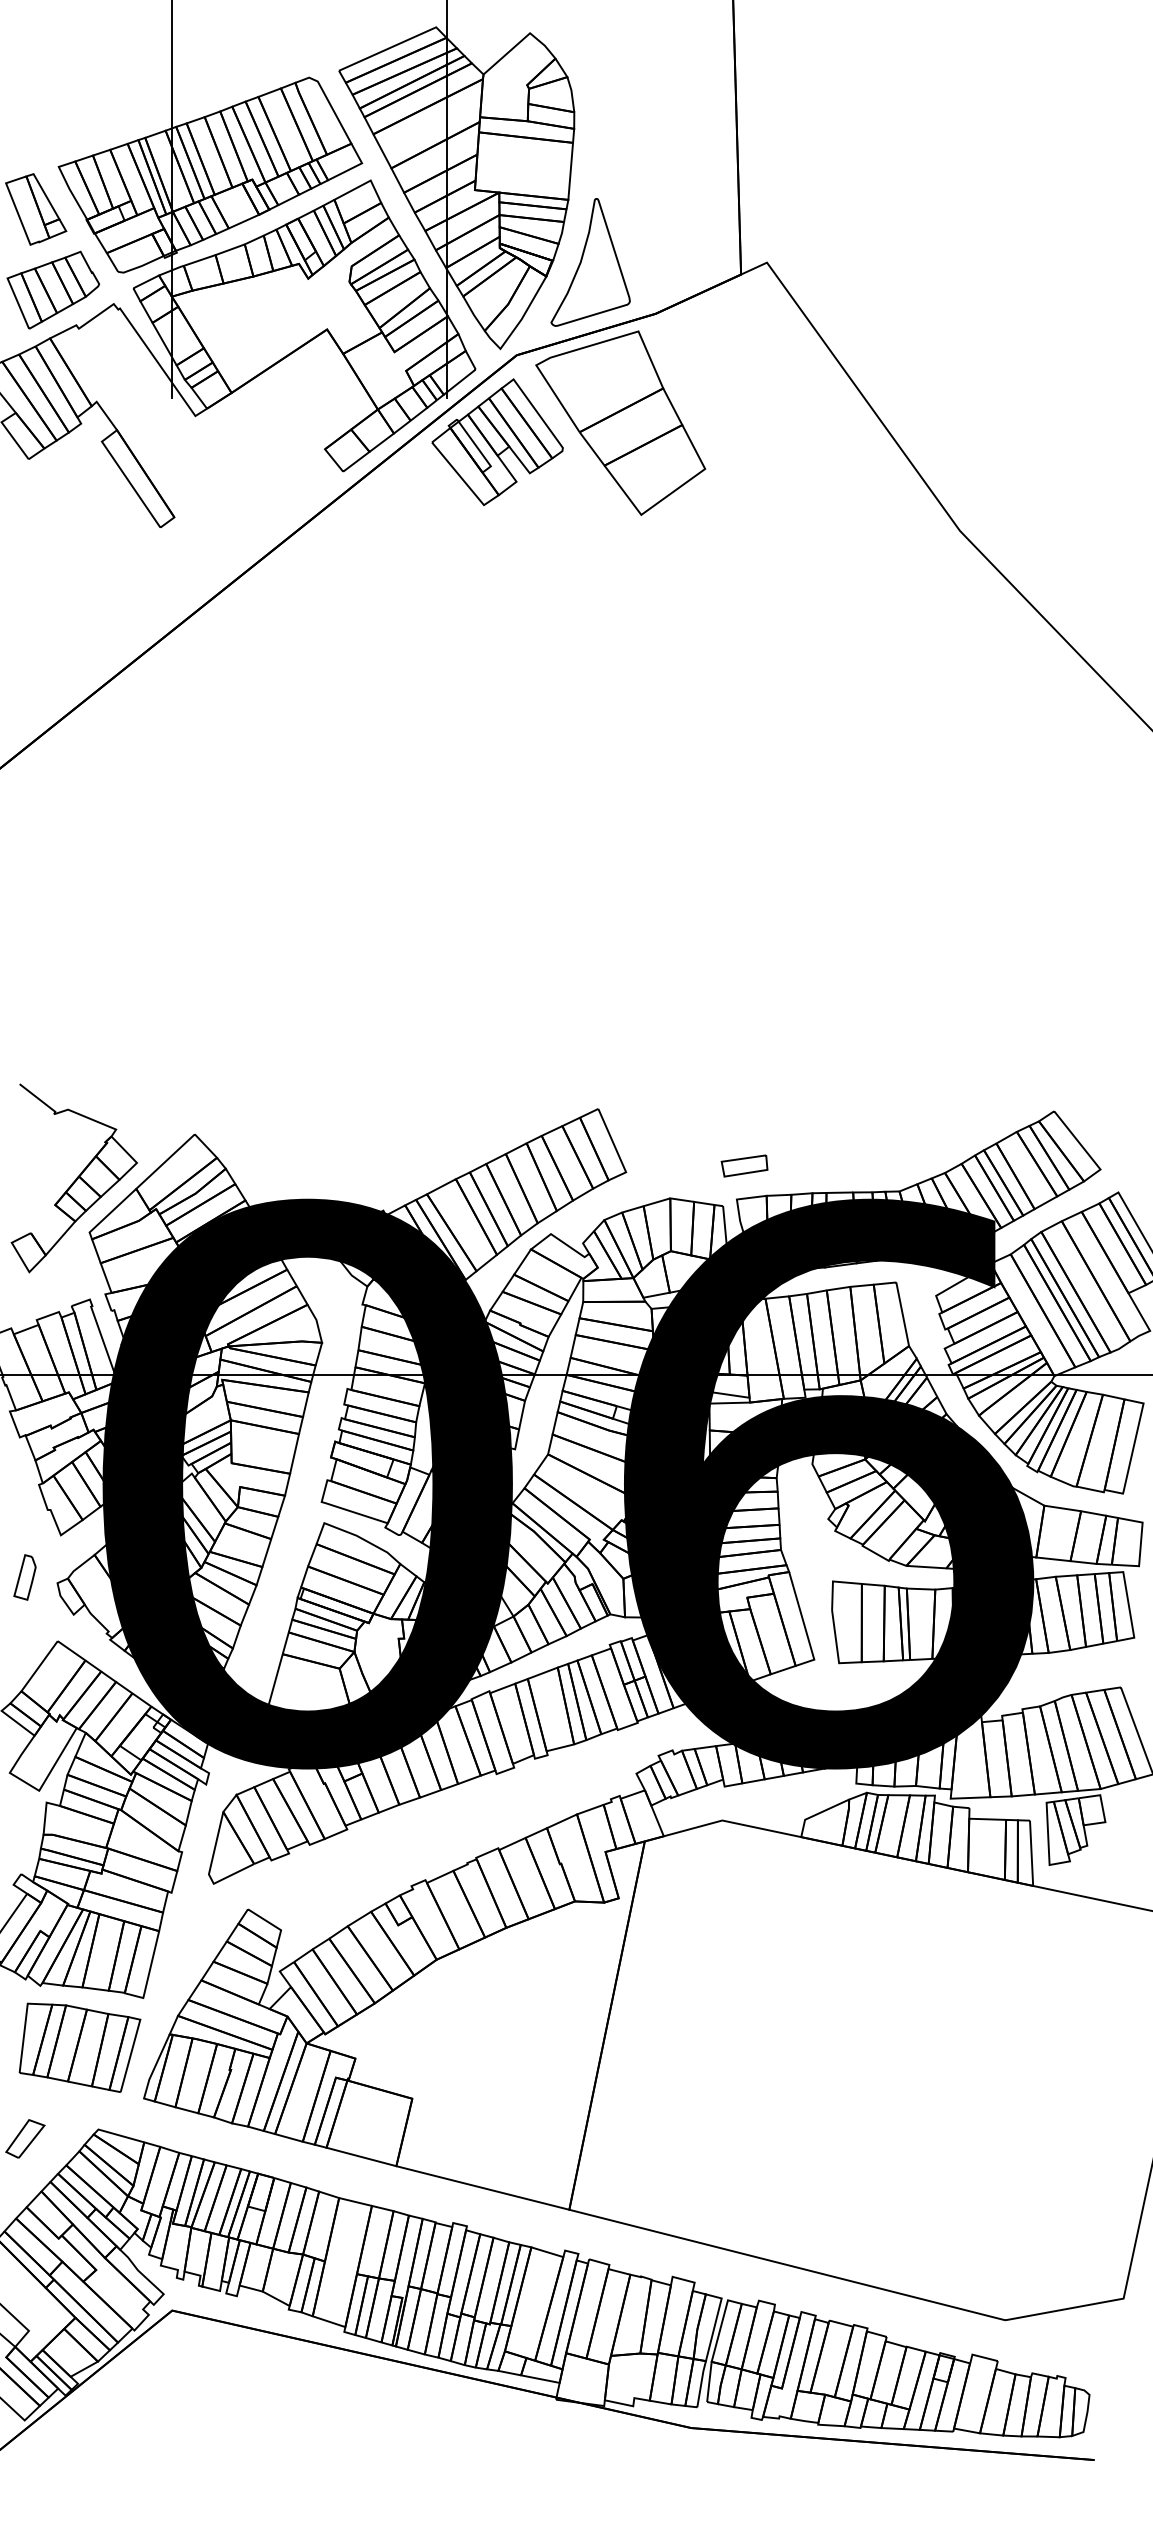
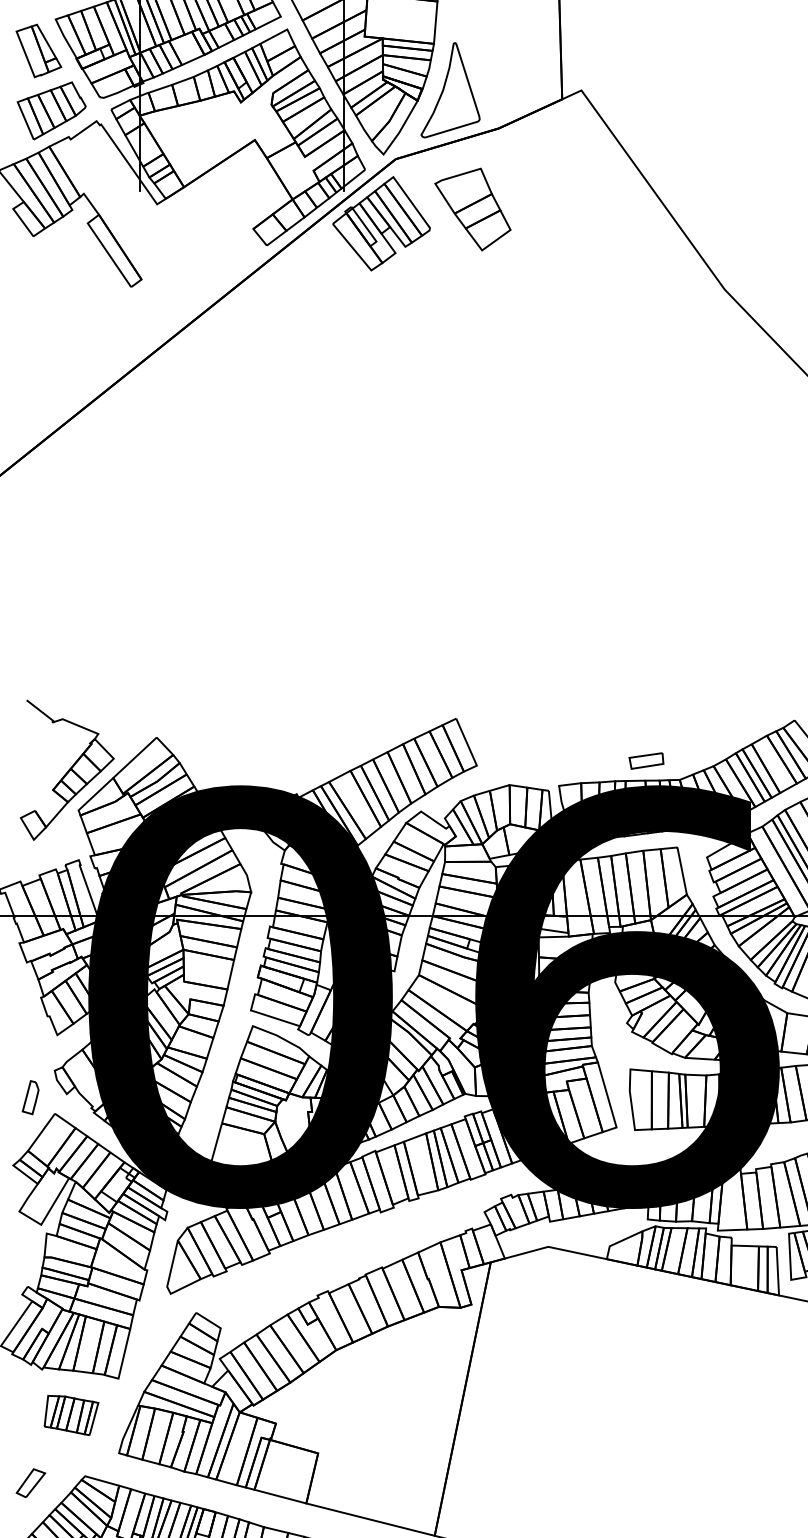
part: (620, 422) -> (472, 209), size x0.6
part: (744, 1165) -> (646, 760), moved
part: (24, 1577) -> (30, 1097), moved
part: (79, 2047) -> (71, 1415), size x0.6

